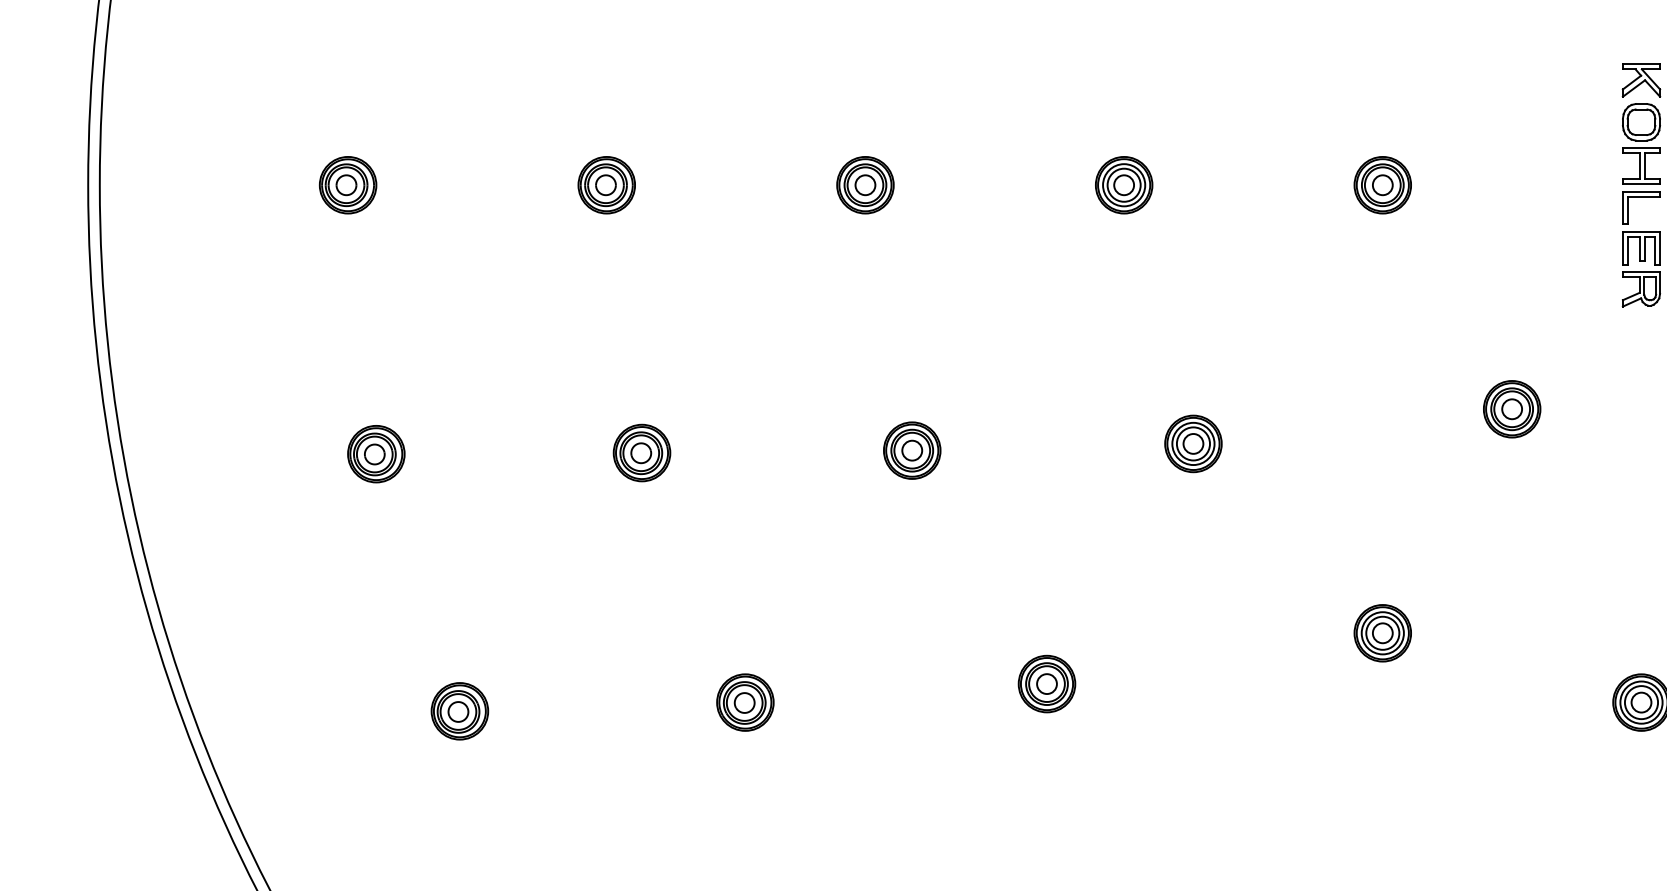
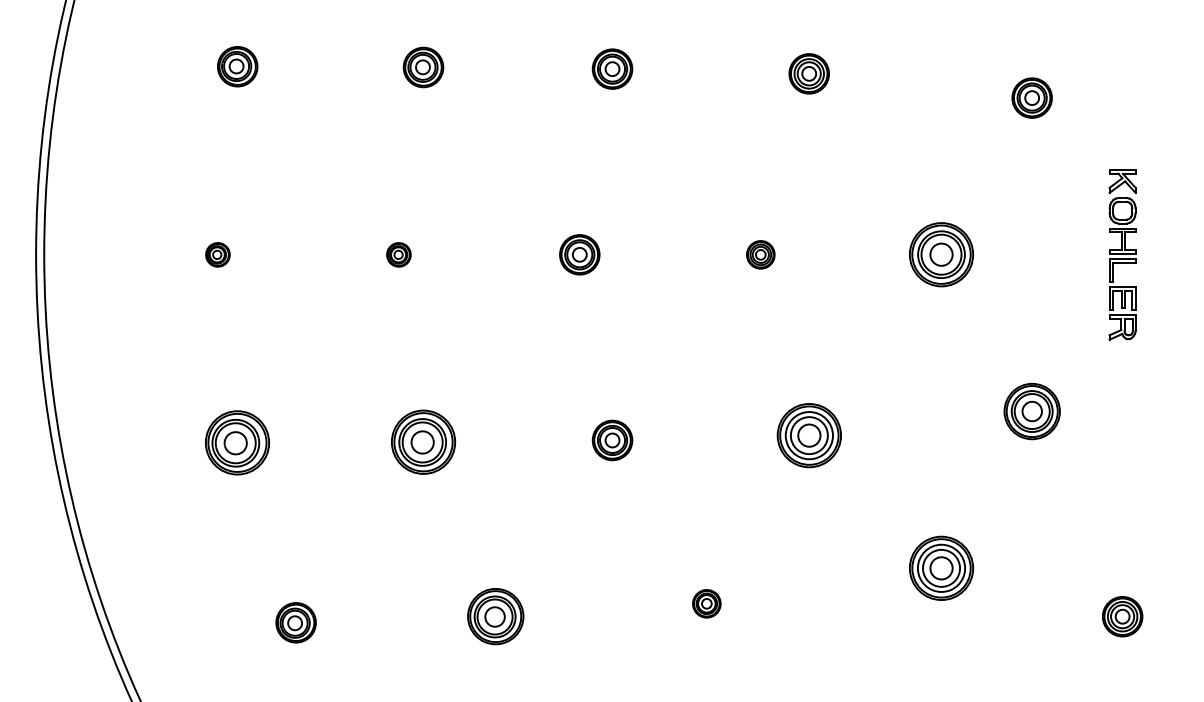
part: (347, 184) -> (217, 254), size x0.6
part: (606, 184) -> (398, 254), size x0.6
part: (1123, 184) -> (760, 254), size x0.7
part: (1382, 184) -> (941, 254), size x1.6
part: (1511, 409) -> (1031, 411), size x1.4
part: (1192, 443) -> (808, 435), size x1.6
part: (642, 452) -> (423, 441), size x1.6
part: (376, 453) -> (237, 442), size x1.6
part: (1382, 632) -> (941, 567), size x1.6
part: (1046, 683) -> (706, 603), size x0.7
part: (744, 702) -> (495, 616), size x1.4

